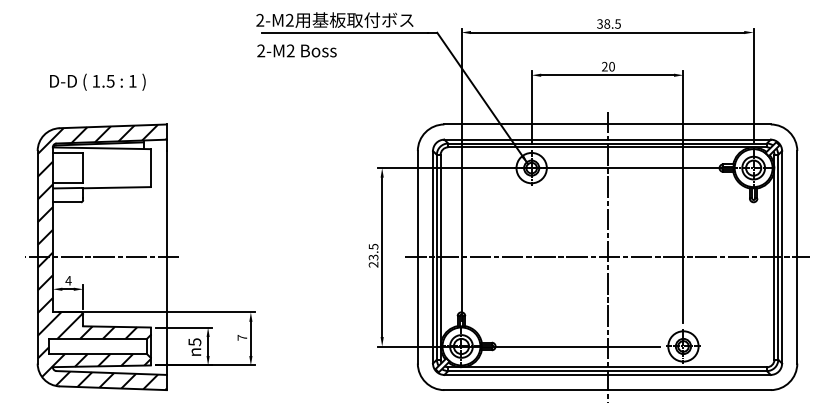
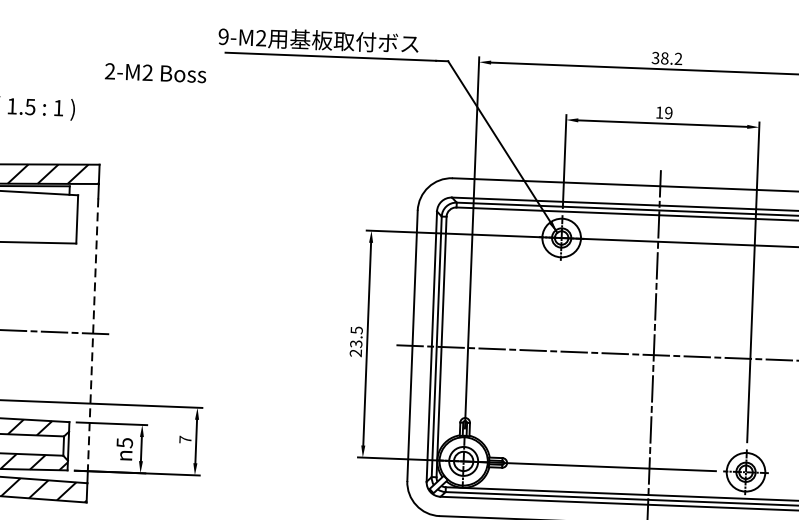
text: (260, 20) -> (223, 37), 2-M2 -> 9-M2
text: (617, 23) -> (677, 58), 38.5 -> 38.2
text: (296, 50) -> (155, 72), moved
text: (608, 66) -> (664, 112), 20 -> 19
line: (166, 257) -> (92, 333), solid -> dashed

